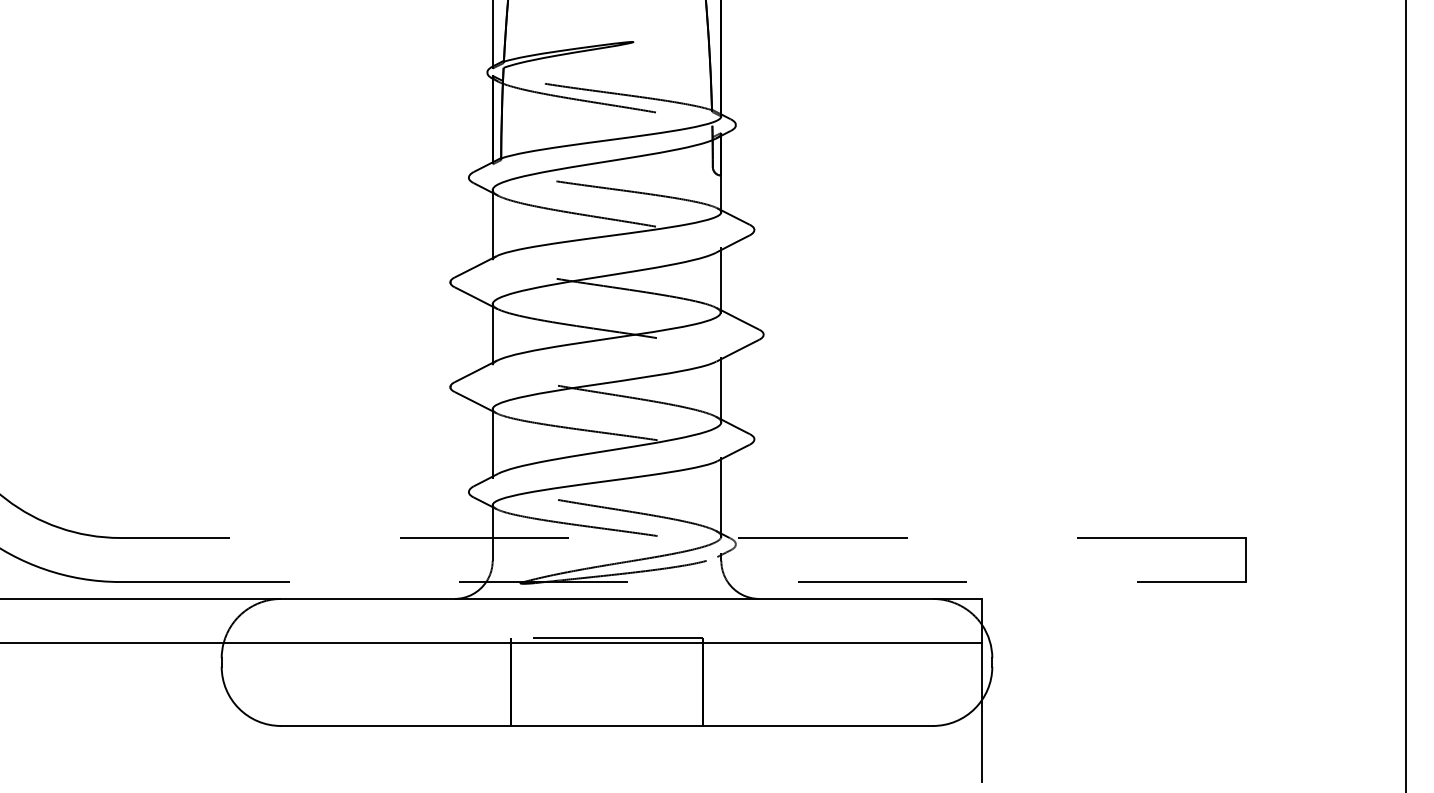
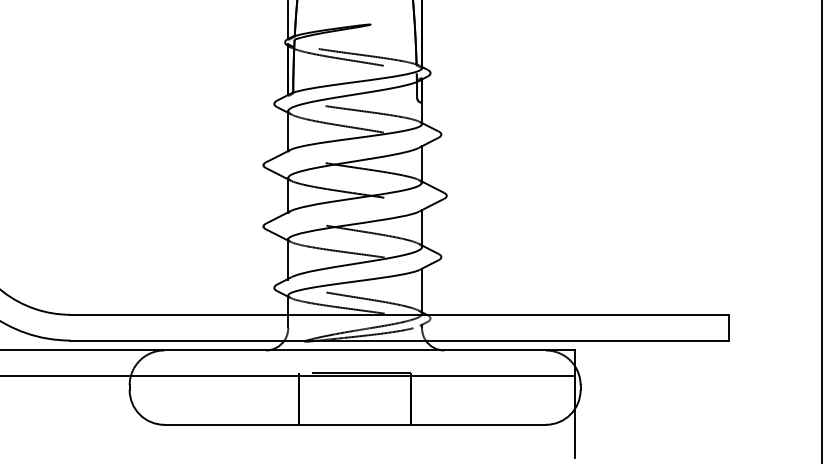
line: (682, 537) -> (399, 314), dashed -> solid
line: (684, 581) -> (400, 340), dashed -> solid

